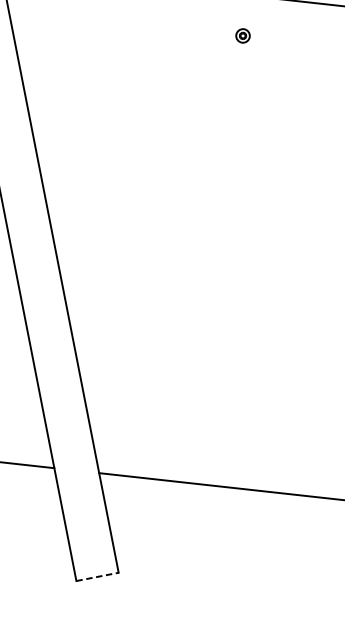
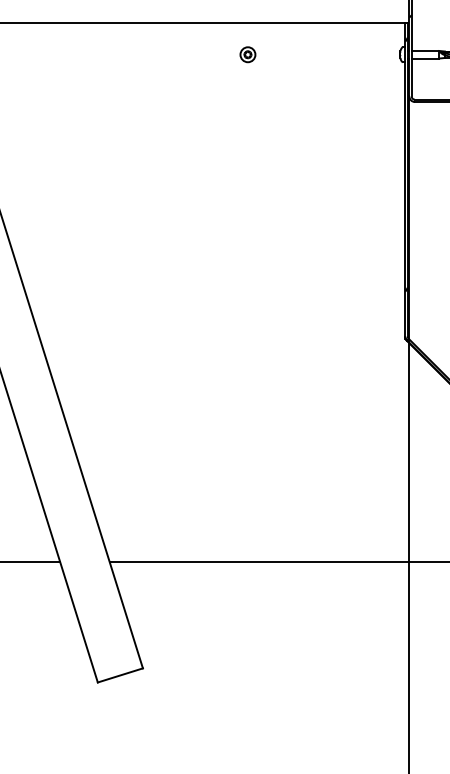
part: (242, 35) -> (247, 54), moved
line: (97, 576) -> (120, 675), dashed -> solid

